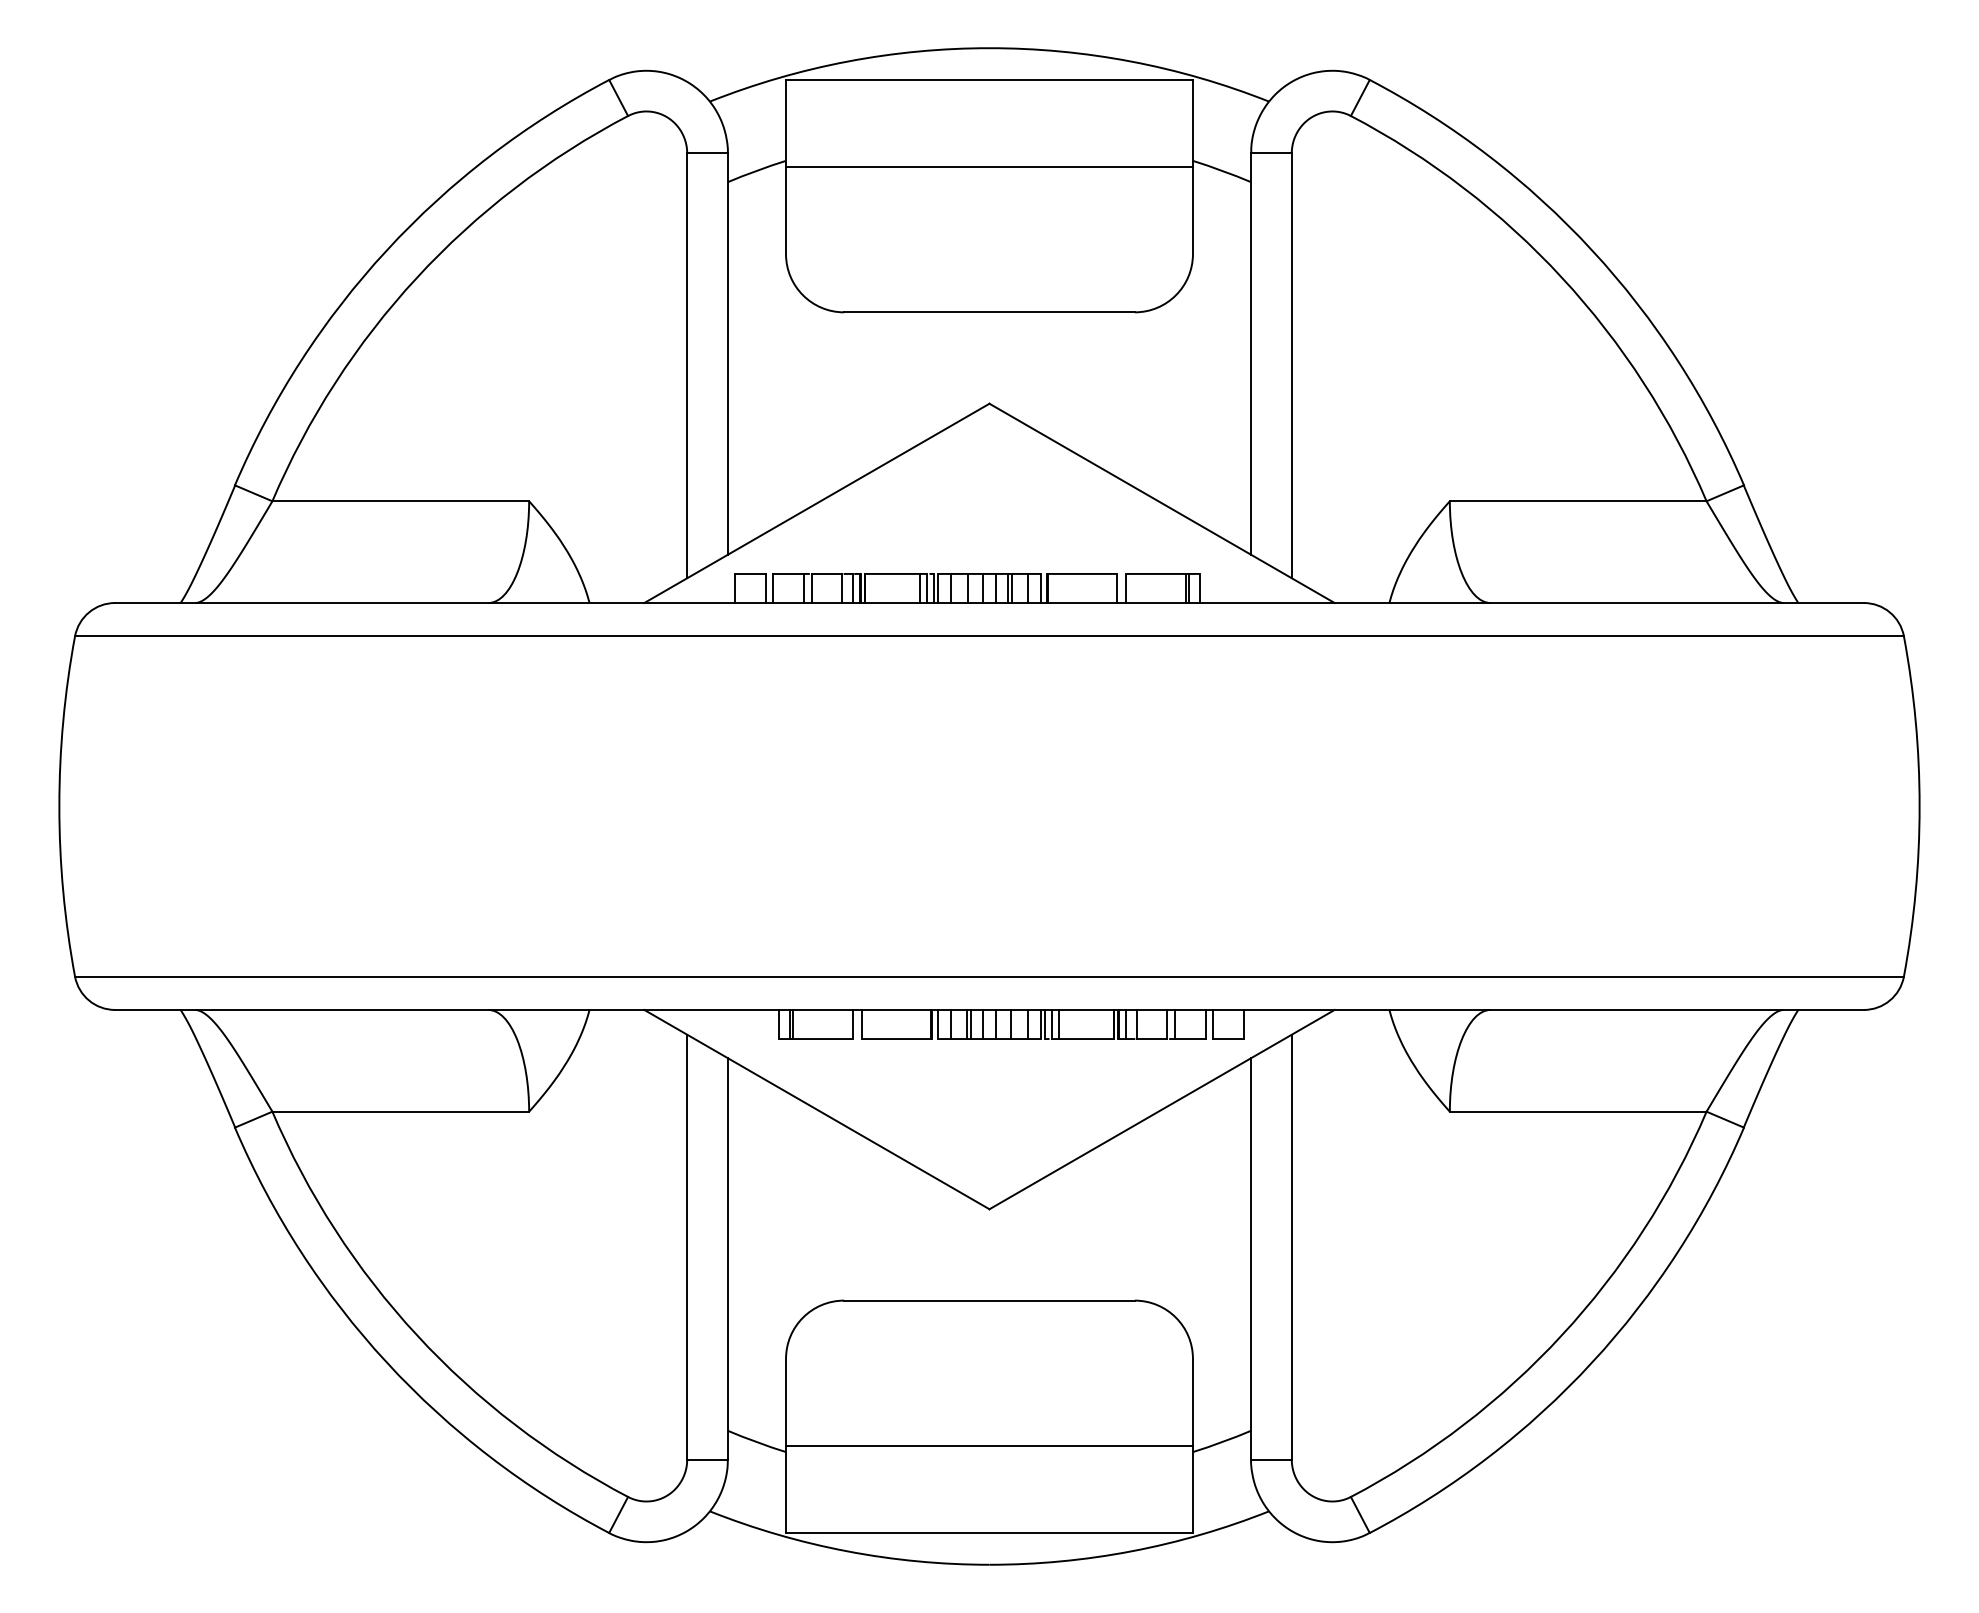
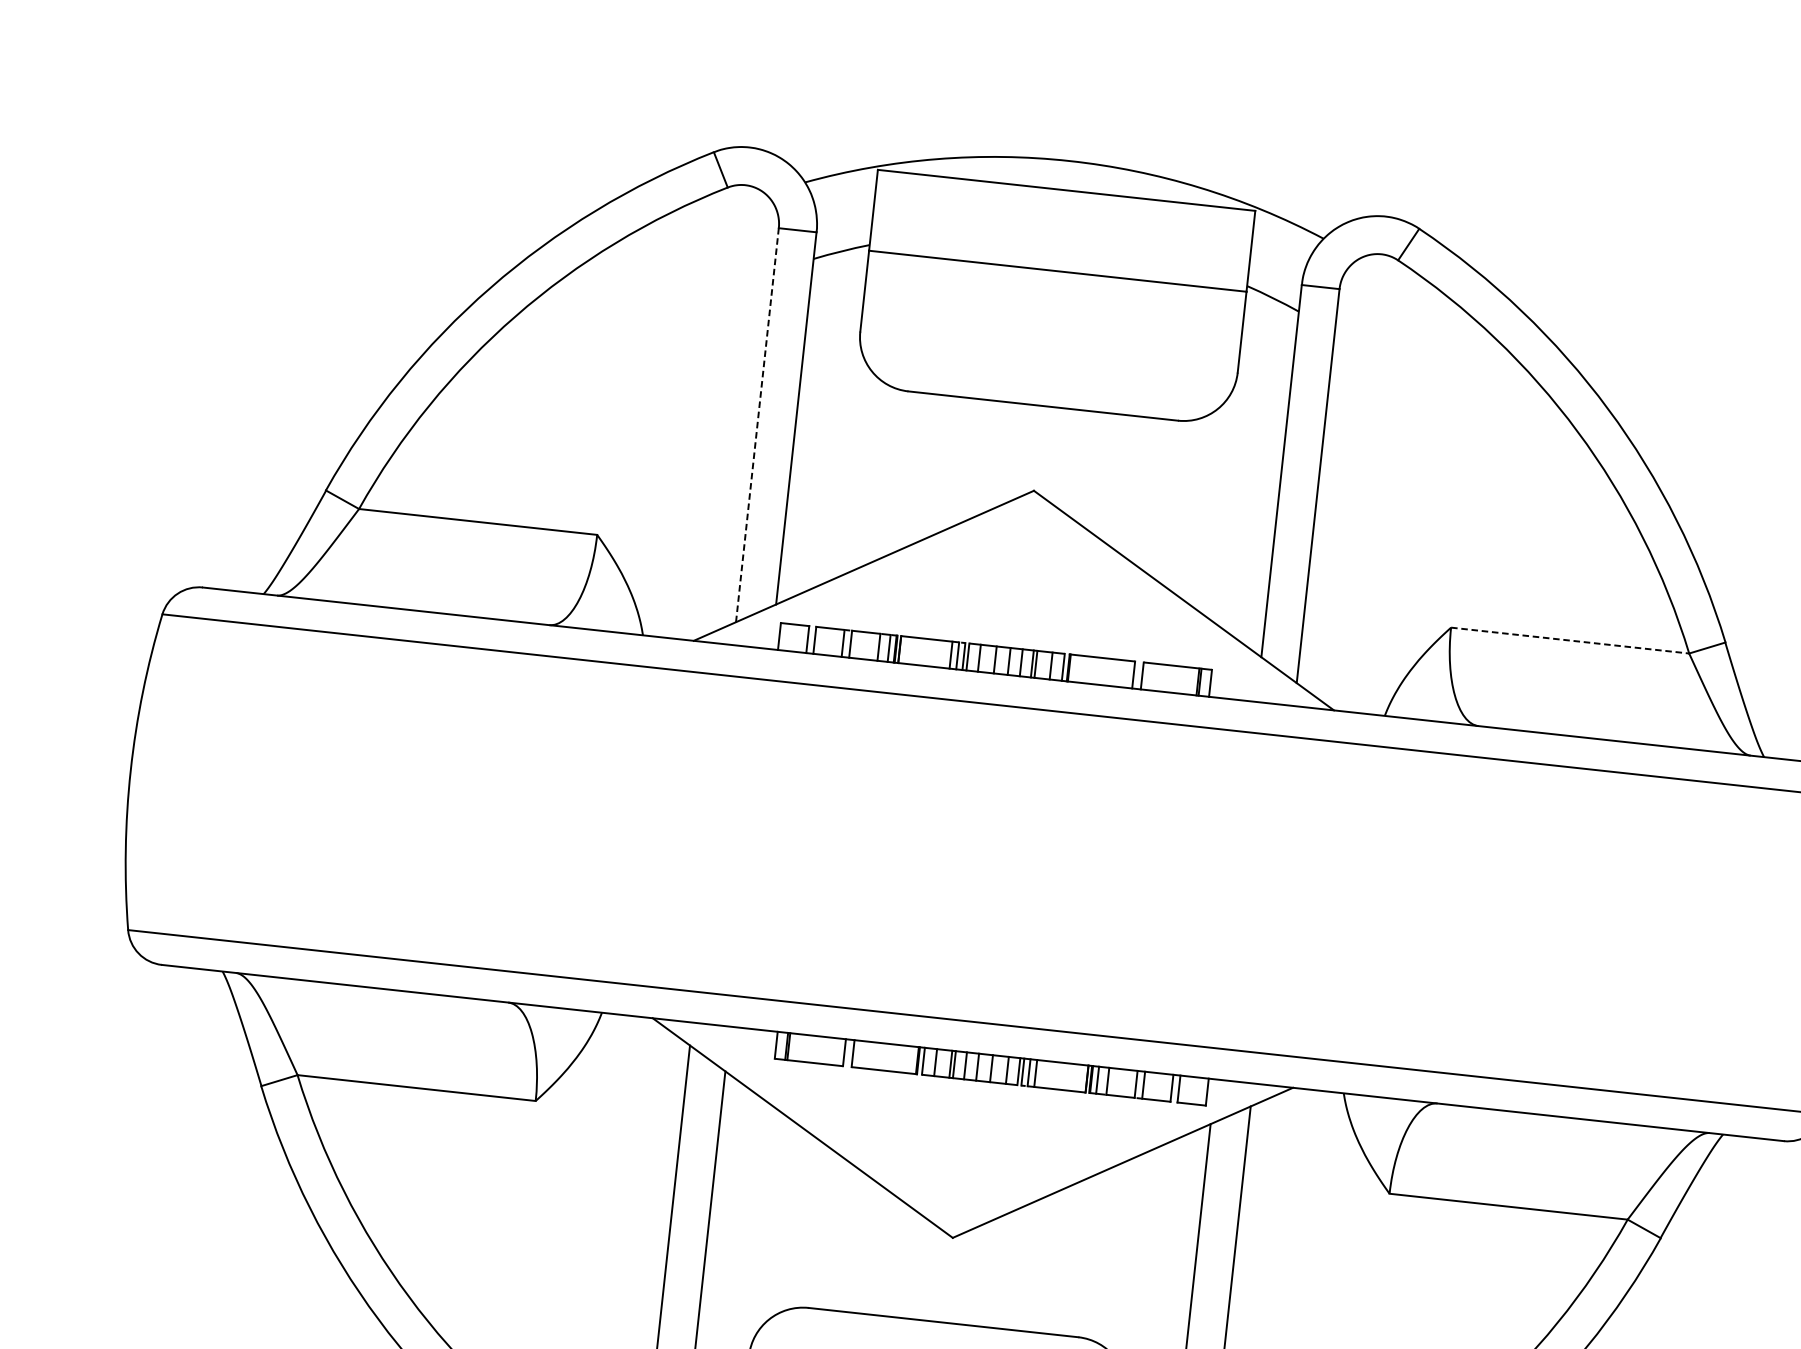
line: (687, 365) -> (757, 424), solid -> dashed
line: (1578, 501) -> (1570, 640), solid -> dashed

